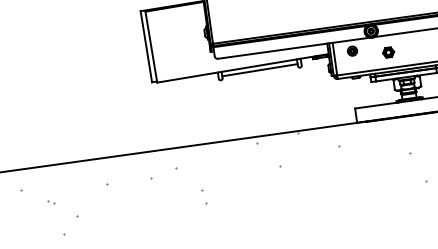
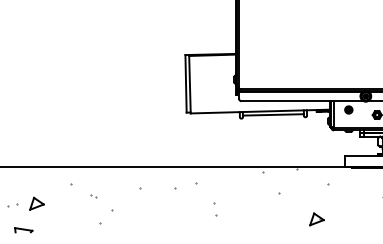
part: (331, 192) -> (316, 219), added

